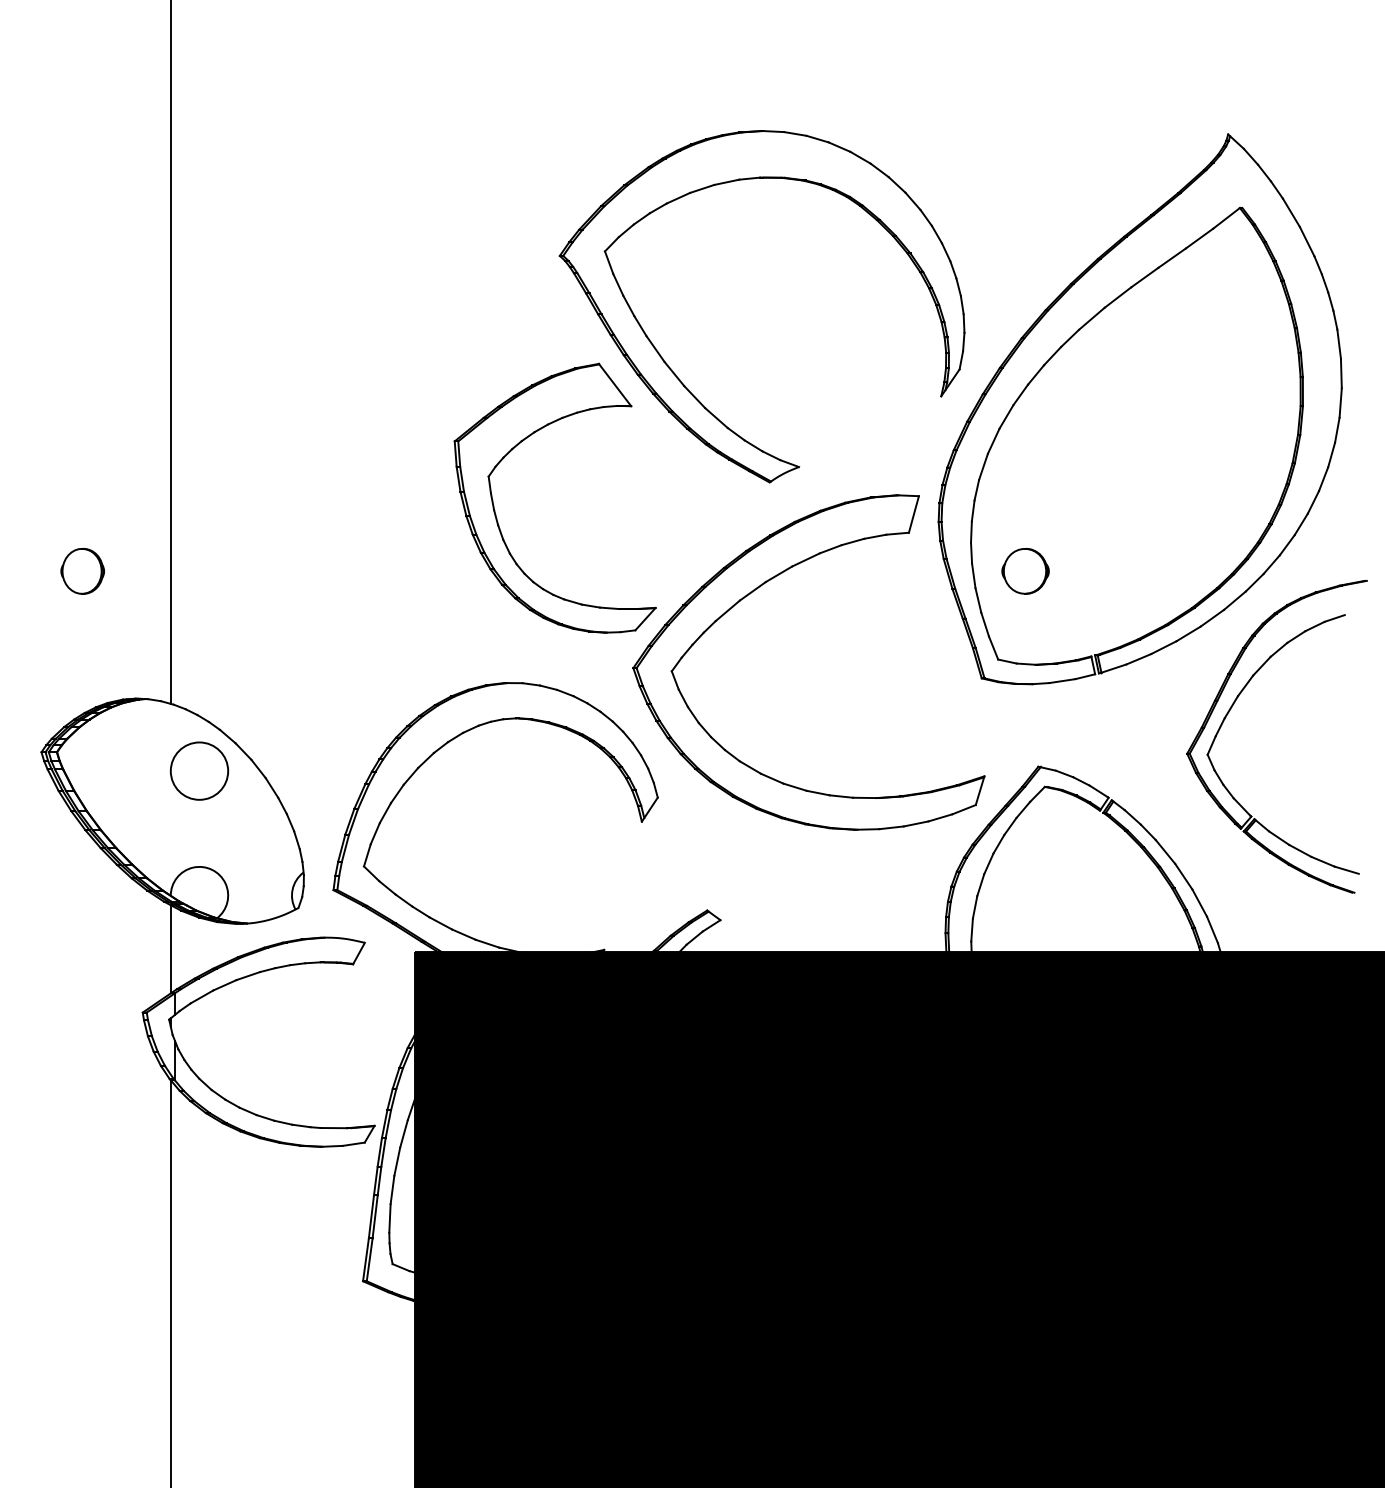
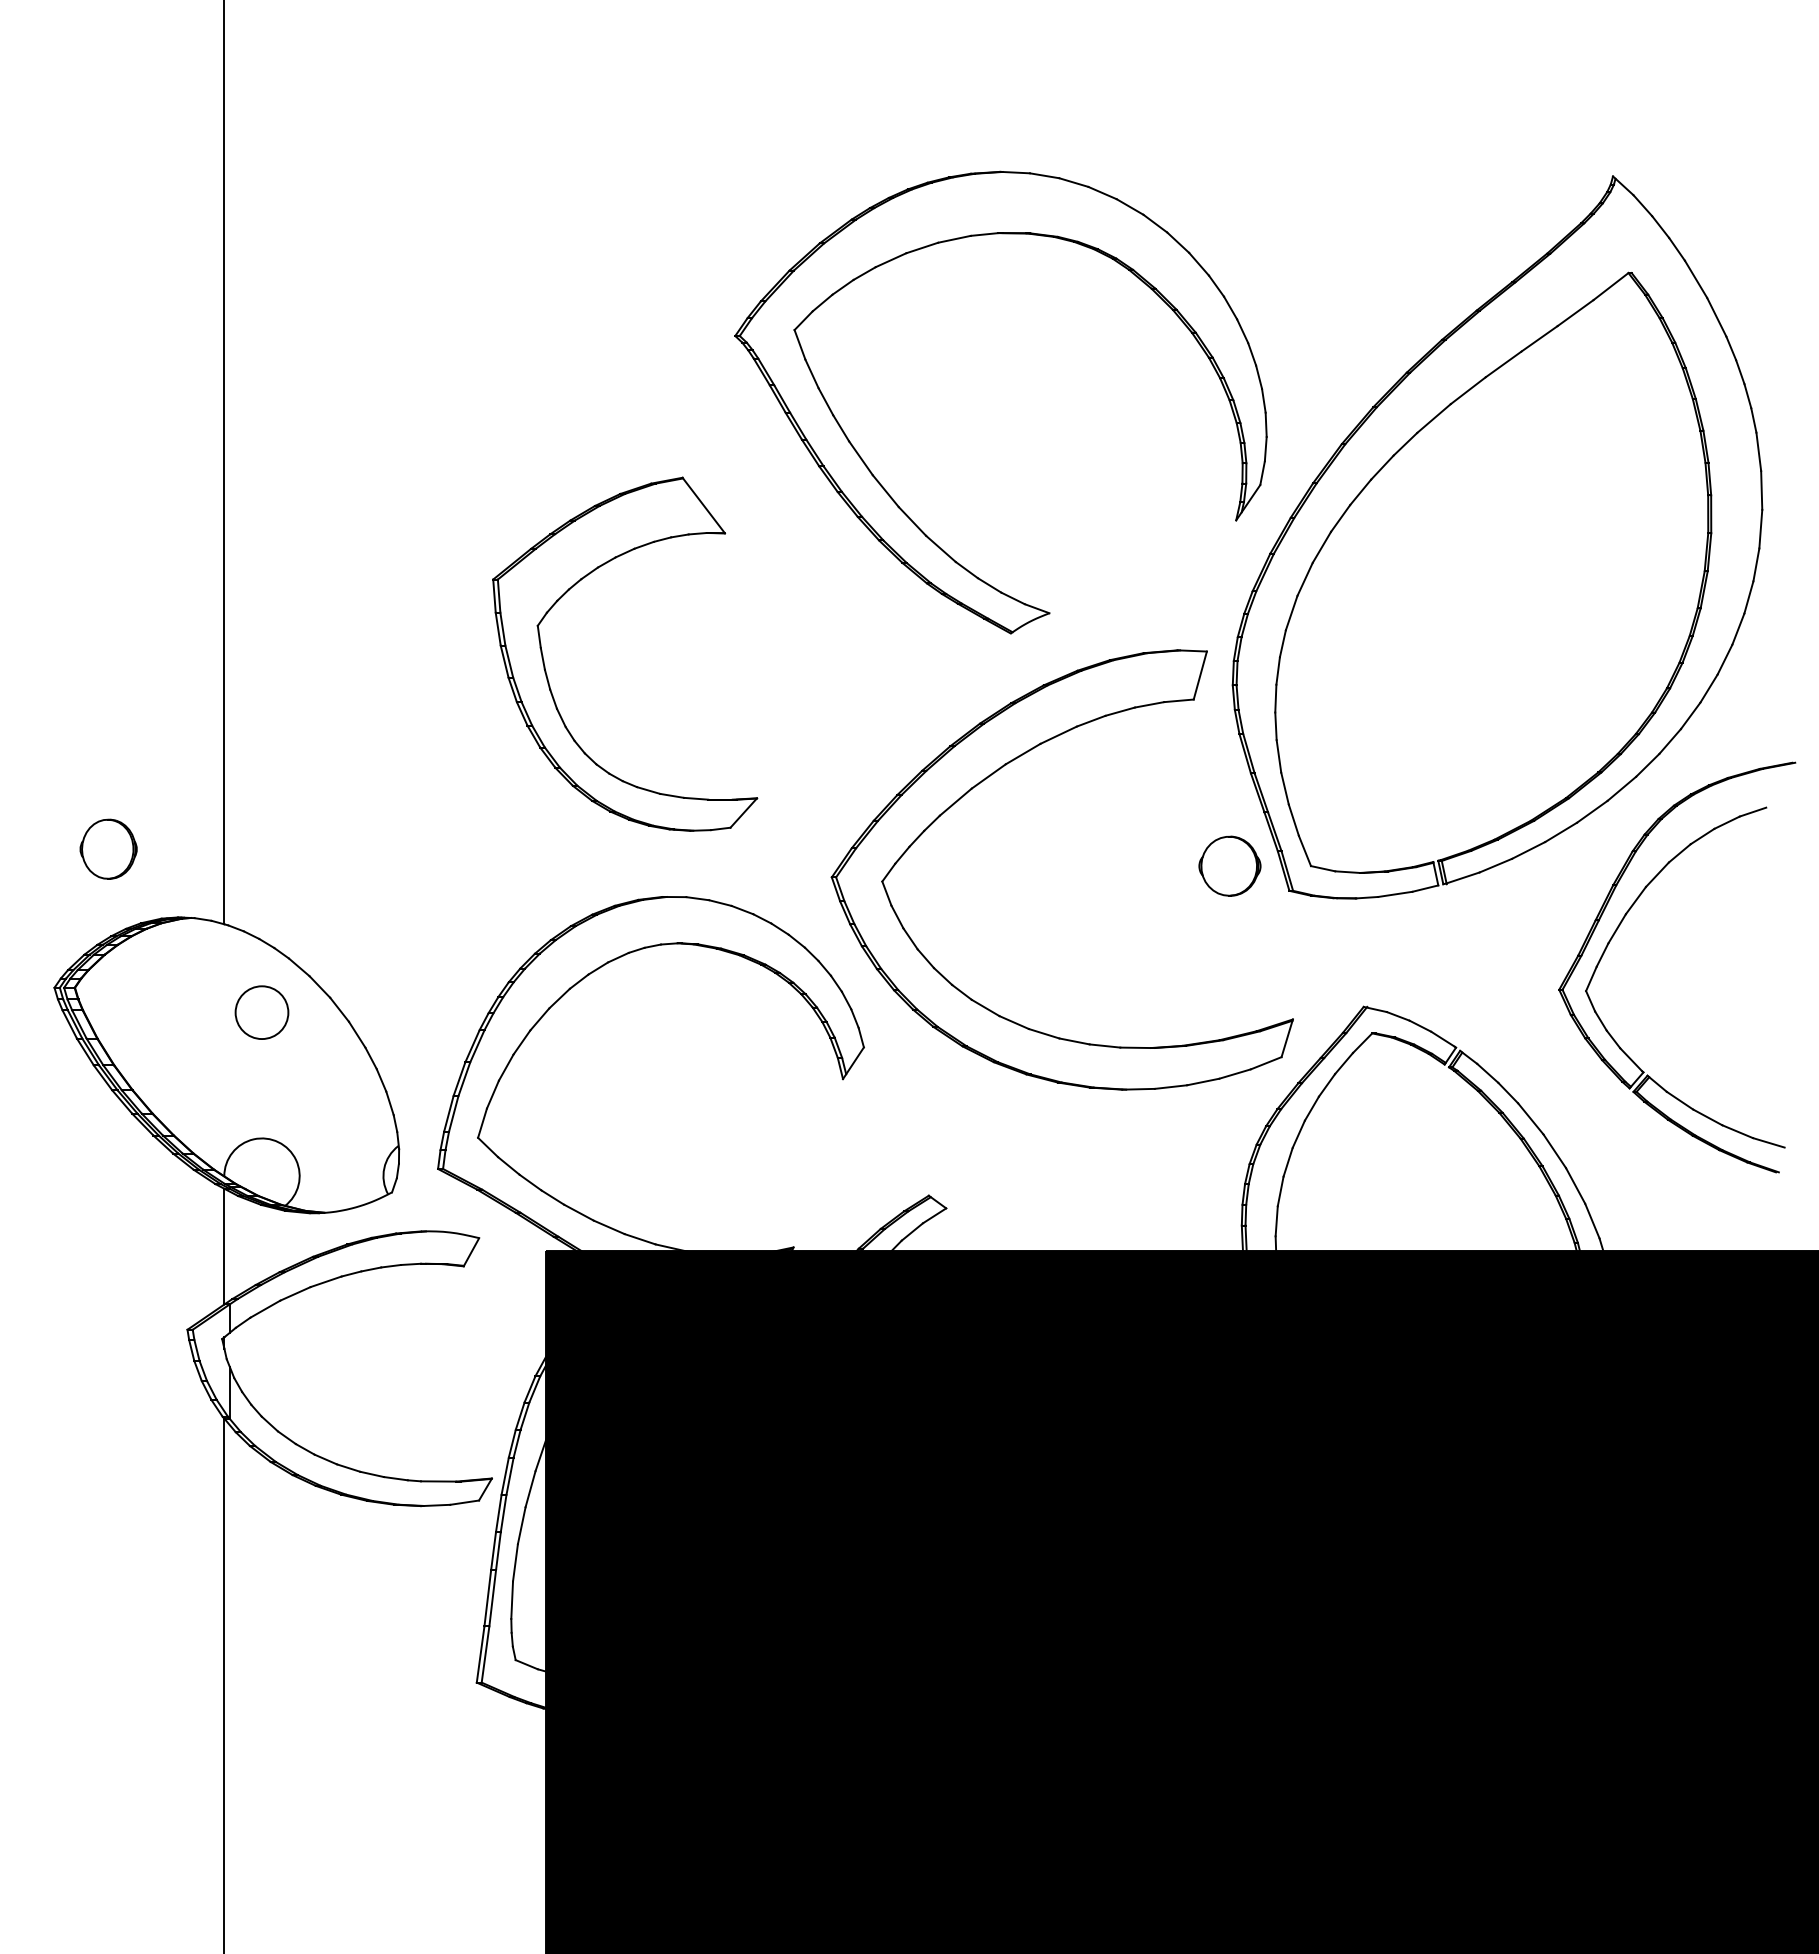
part: (496, 513) -> (547, 674), moved
part: (82, 570) -> (108, 848), moved
part: (1025, 570) -> (1229, 865), moved
circle: (199, 771) -> (261, 1012), size x0.7

